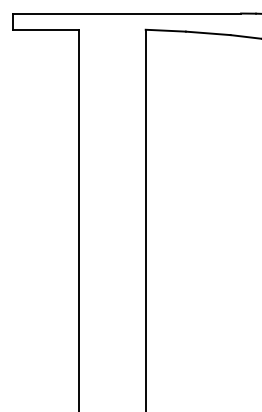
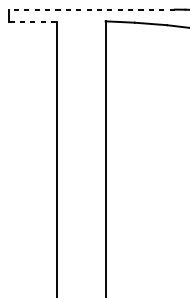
line: (126, 13) -> (91, 9), solid -> dashed
line: (46, 30) -> (33, 21), solid -> dashed

